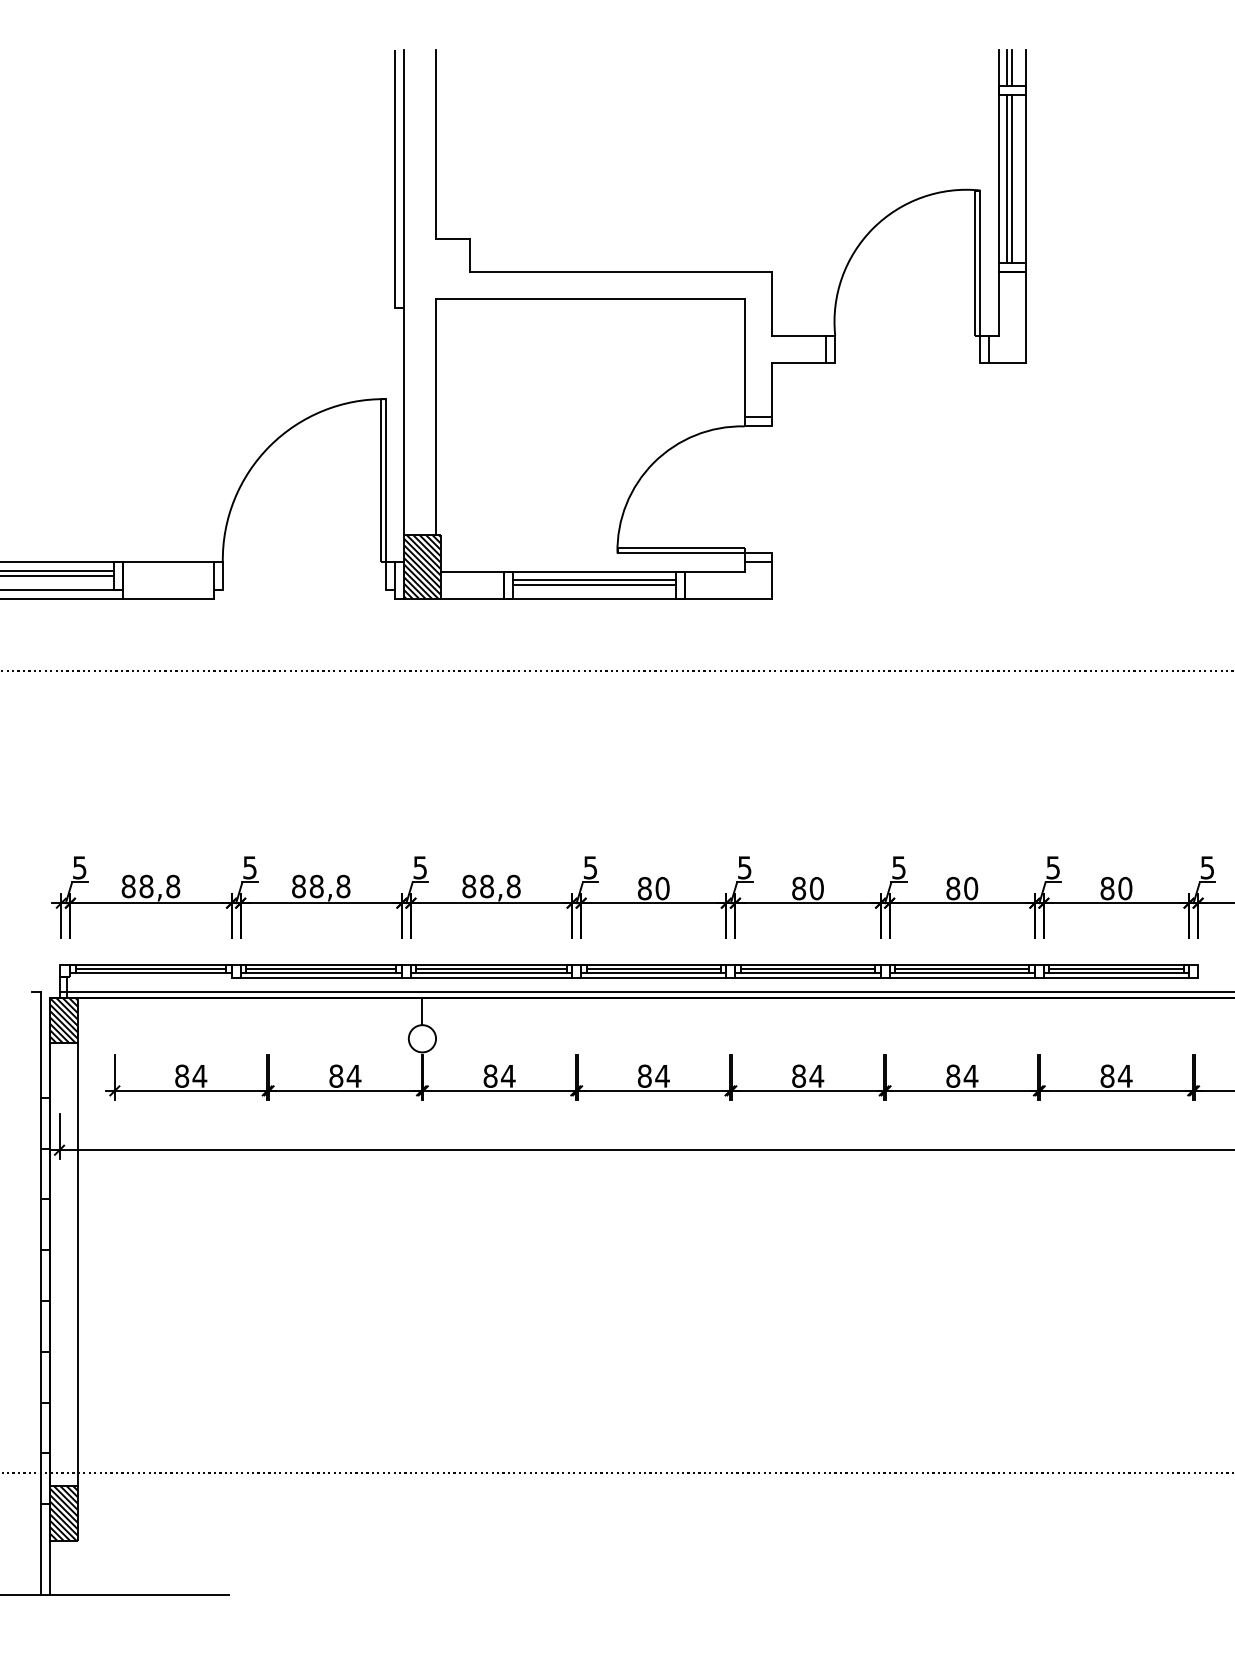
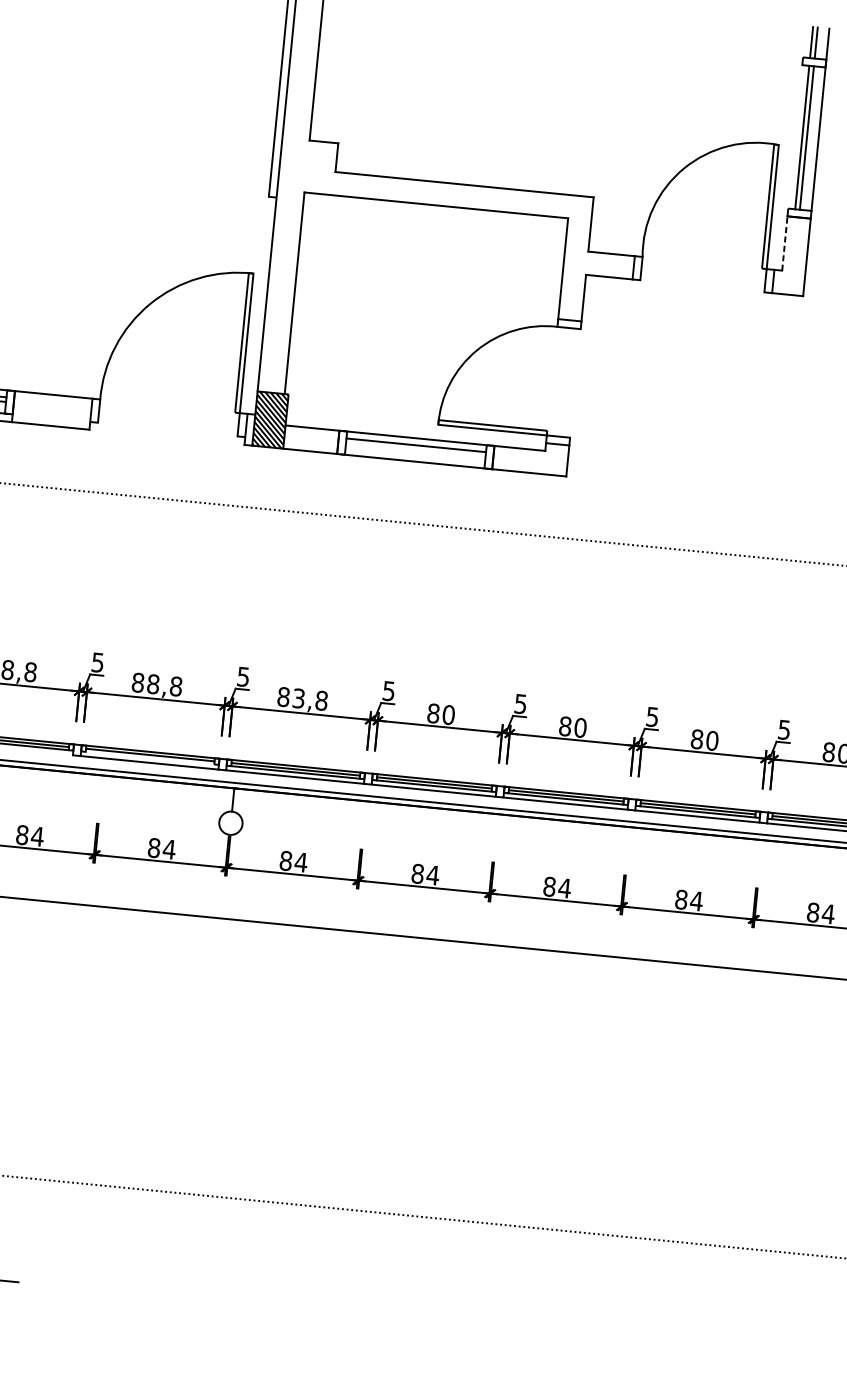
line: (998, 156) -> (797, 117), removed
line: (998, 303) -> (784, 243), solid -> dashed
line: (593, 585) -> (415, 450), removed
text: (486, 886) -> (298, 698), 88,8 -> 83,8
line: (321, 972) -> (150, 758), removed

